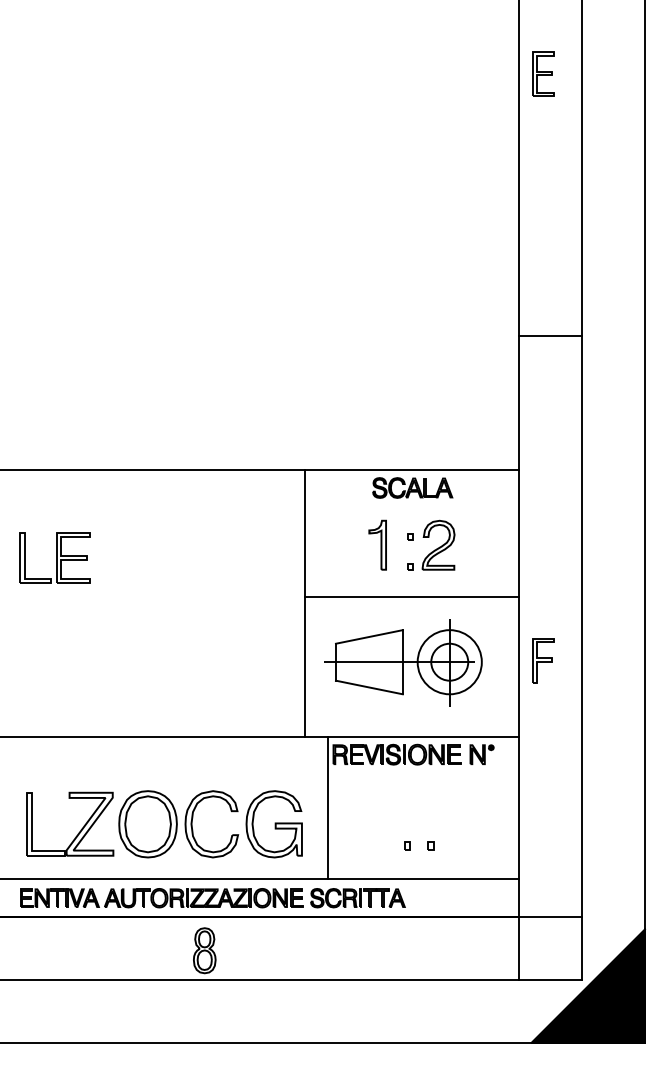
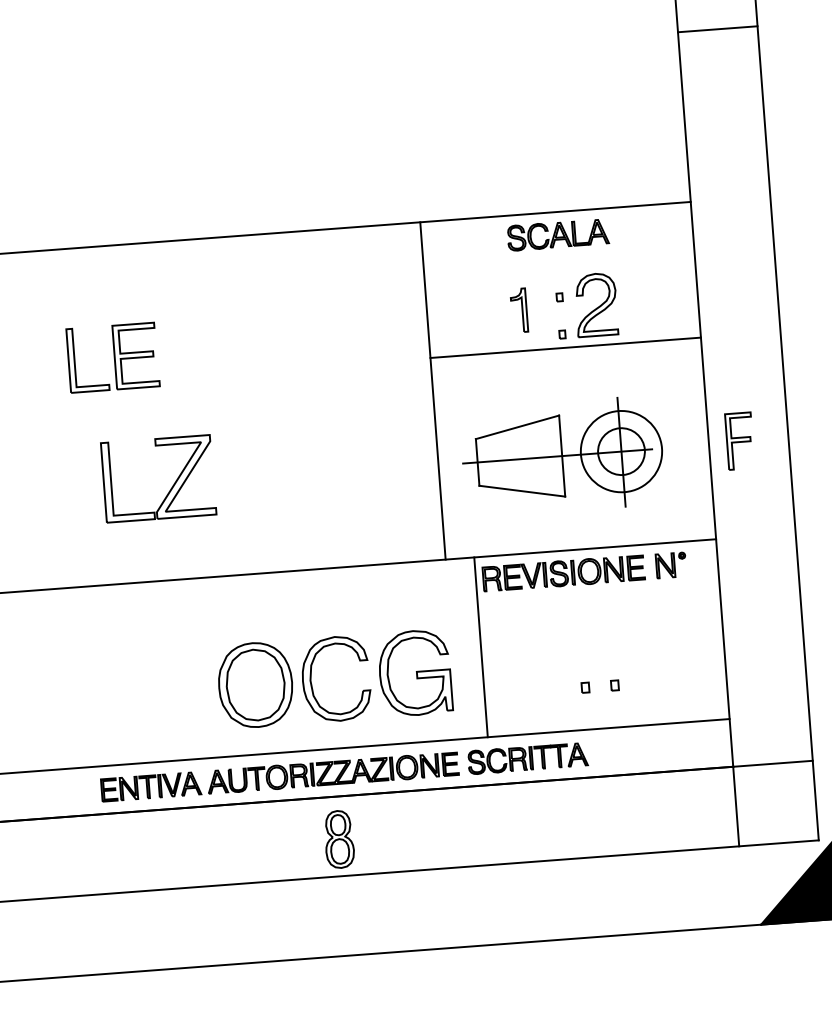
part: (377, 544) -> (518, 309), size x0.7
line: (411, 597) -> (565, 348), moved
part: (80, 829) -> (172, 484), moved

